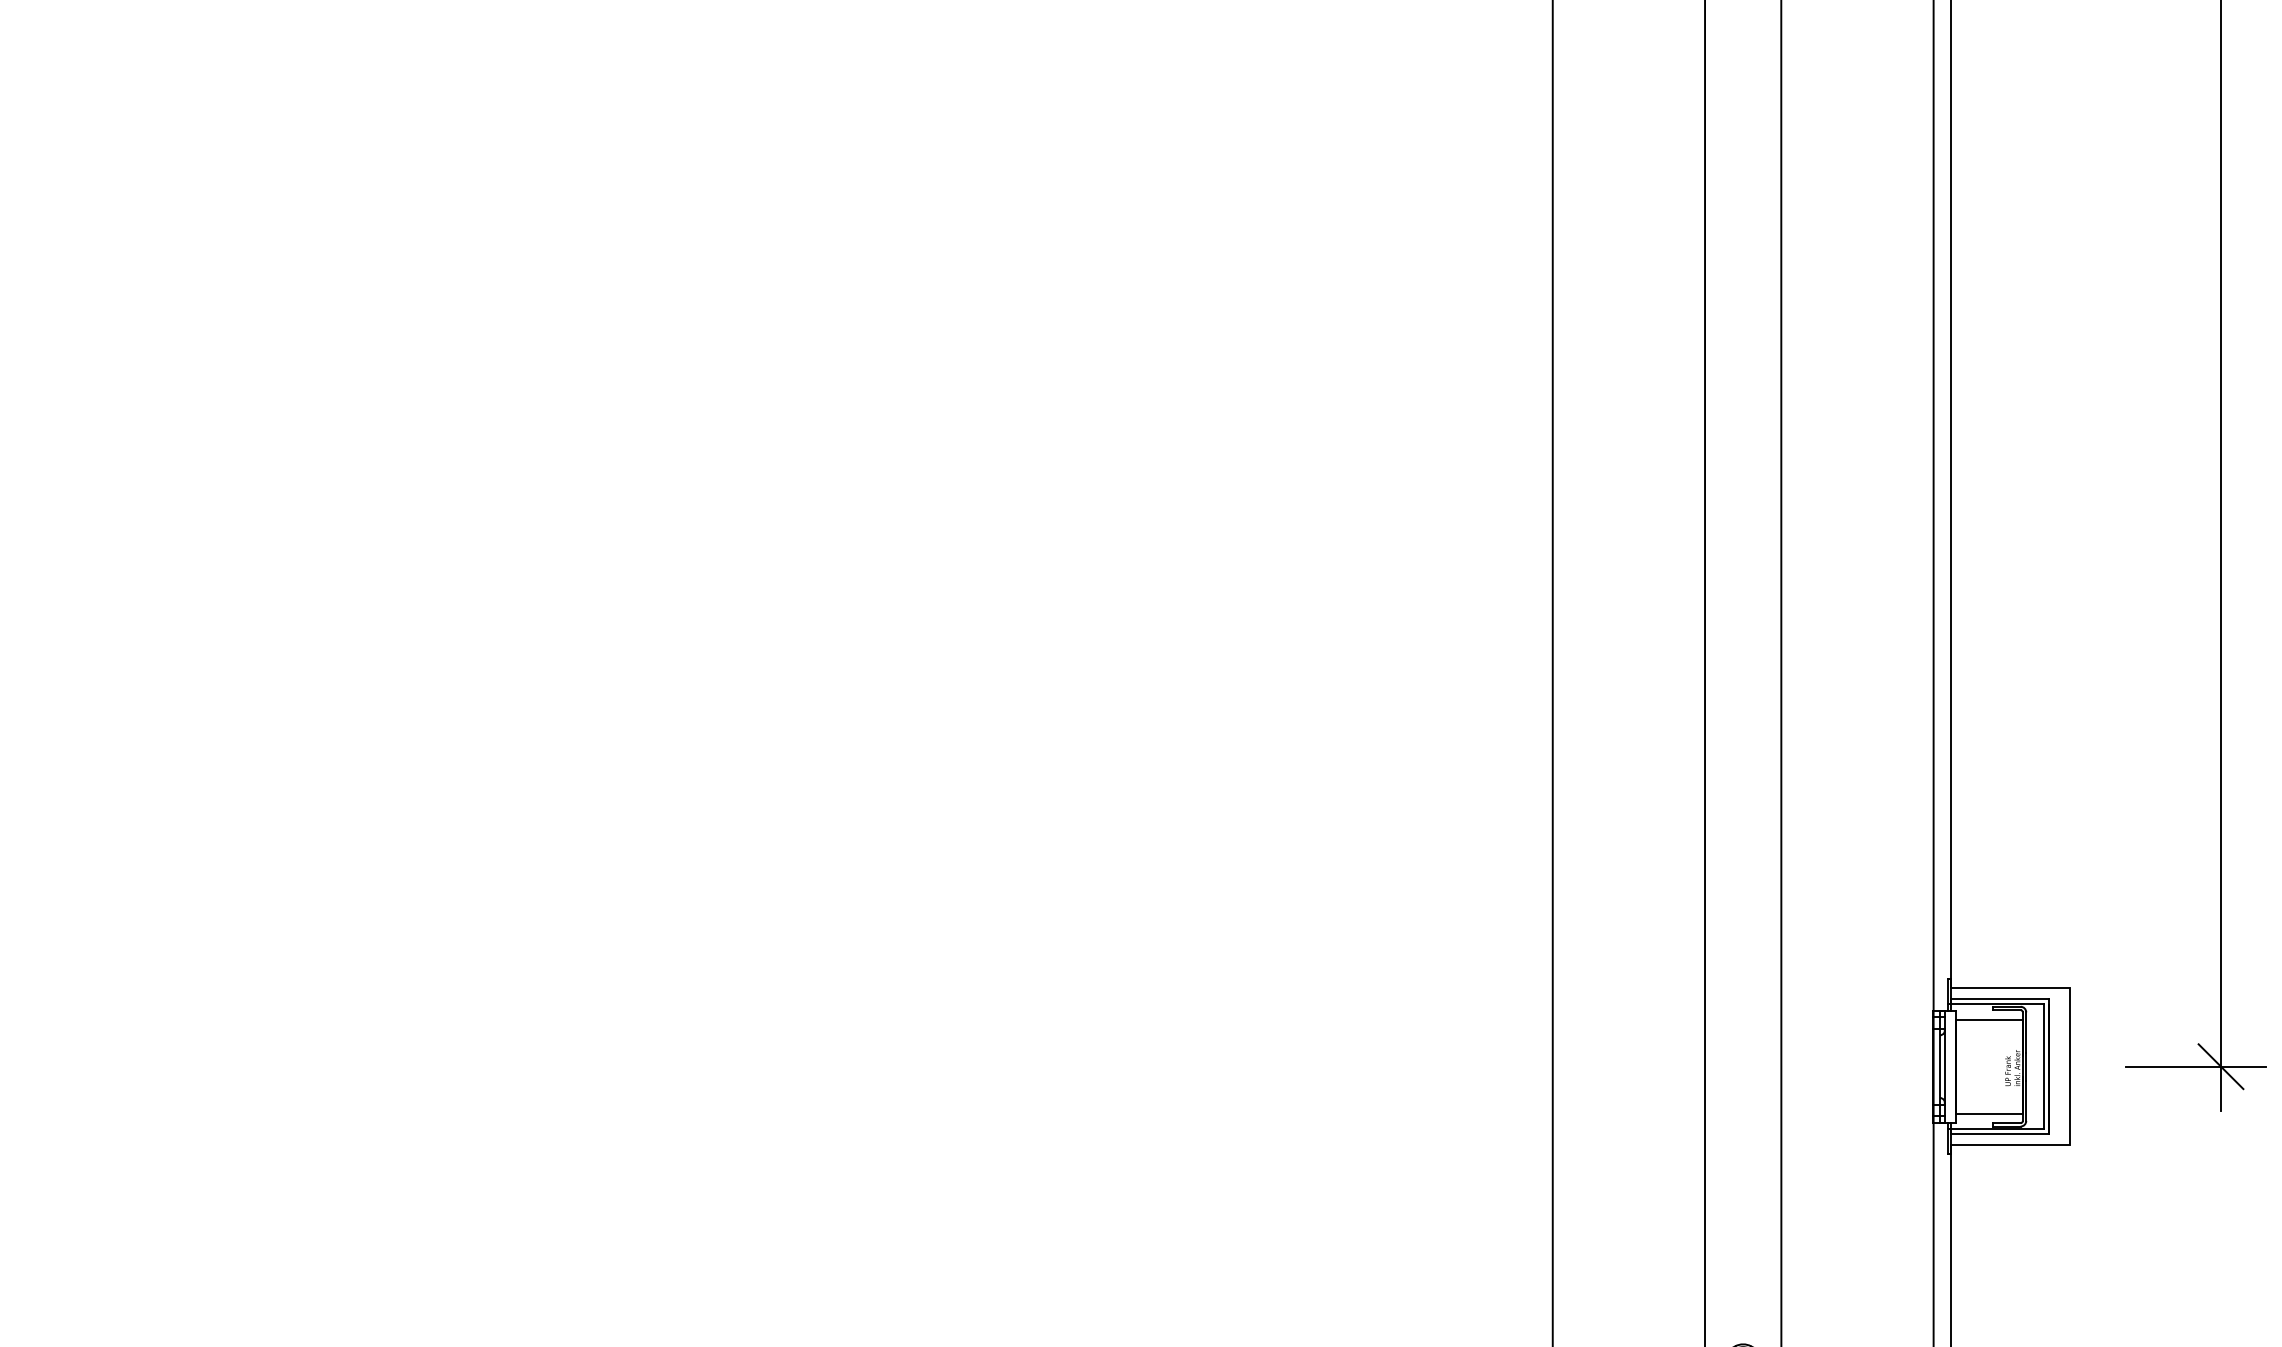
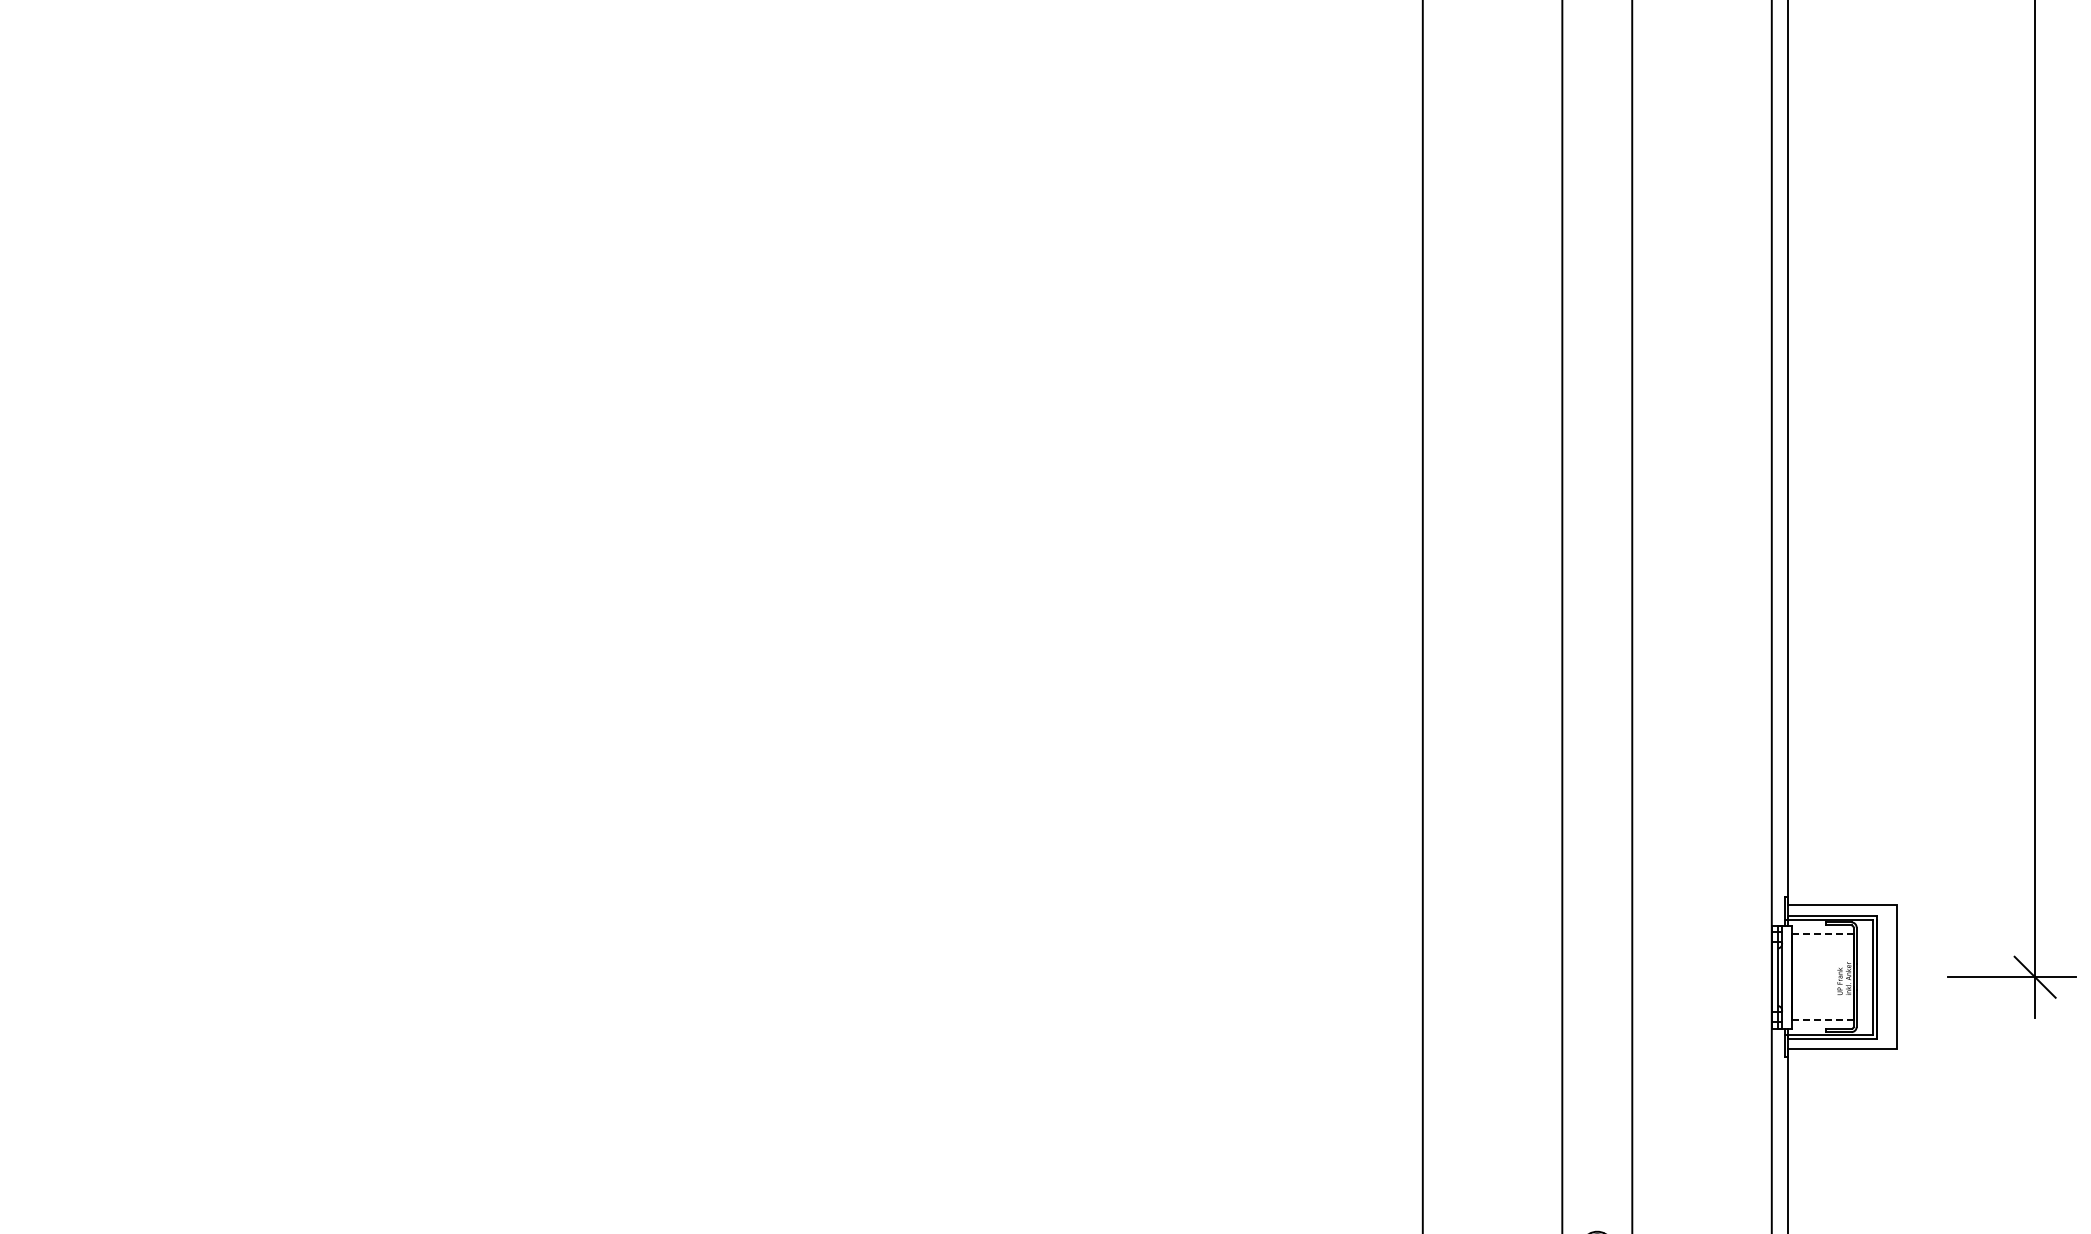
line: (1988, 1019) -> (1822, 934), solid -> dashed
line: (1988, 1113) -> (1822, 1020), solid -> dashed

